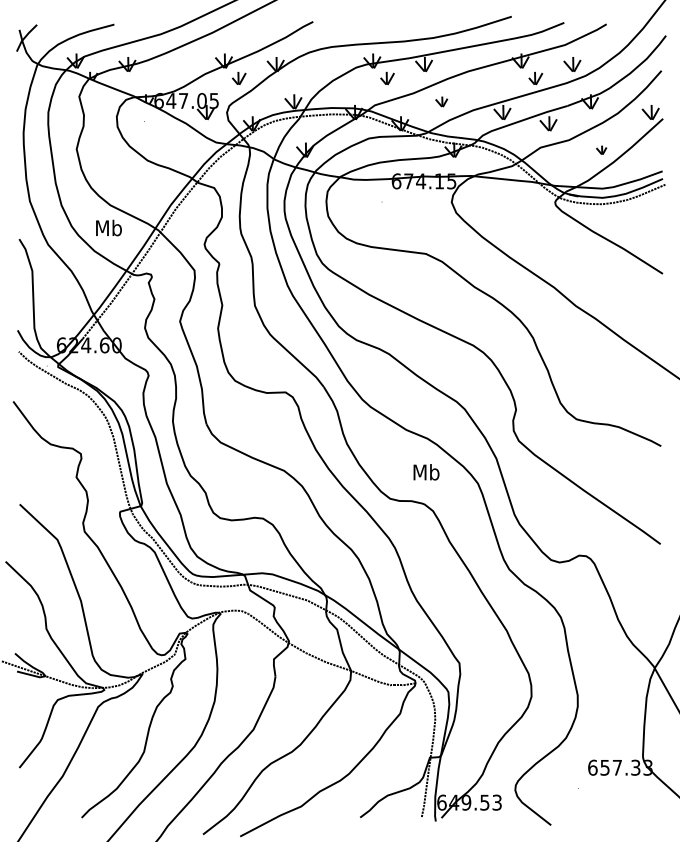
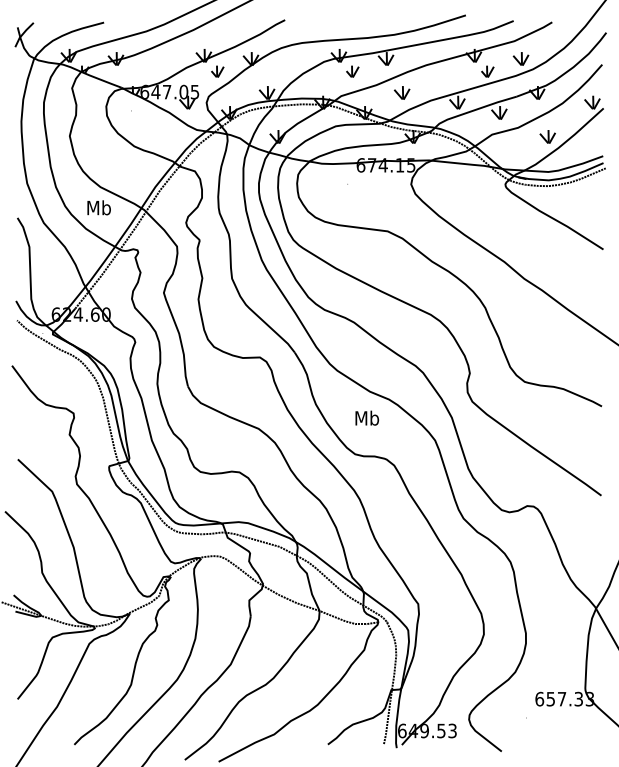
part: (441, 101) -> (401, 92), size x1.43
part: (601, 149) -> (547, 136), size x1.67
text: (426, 471) -> (367, 417), moved

